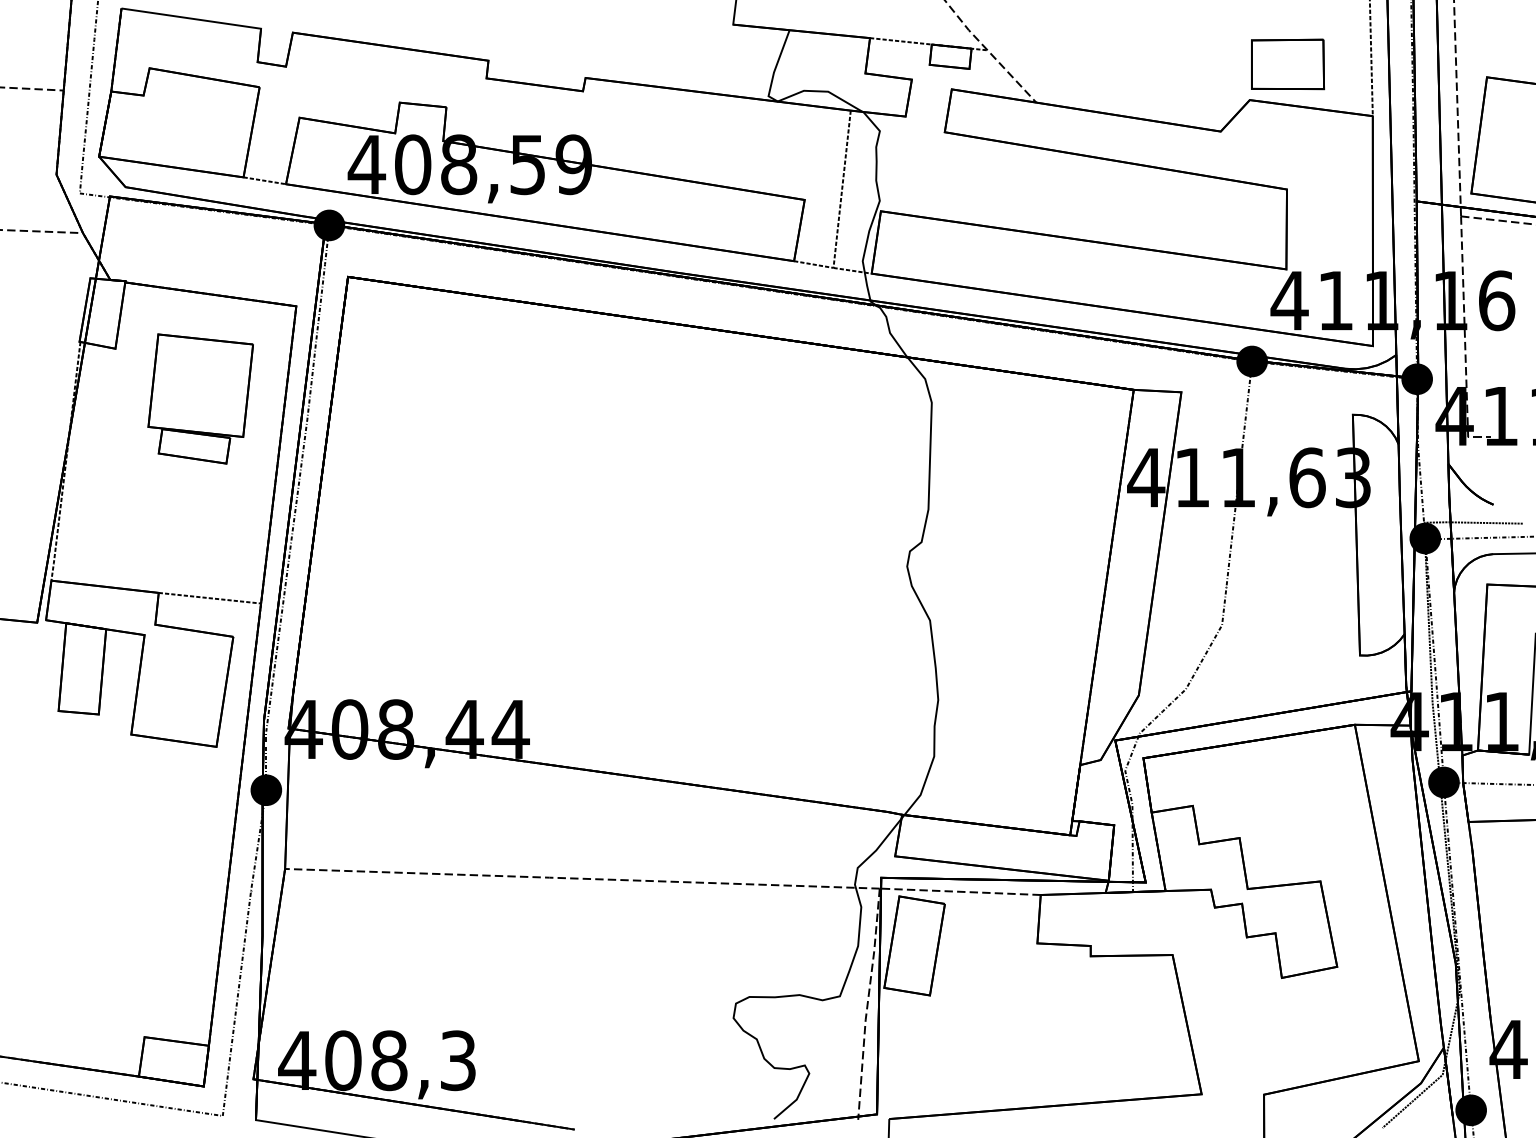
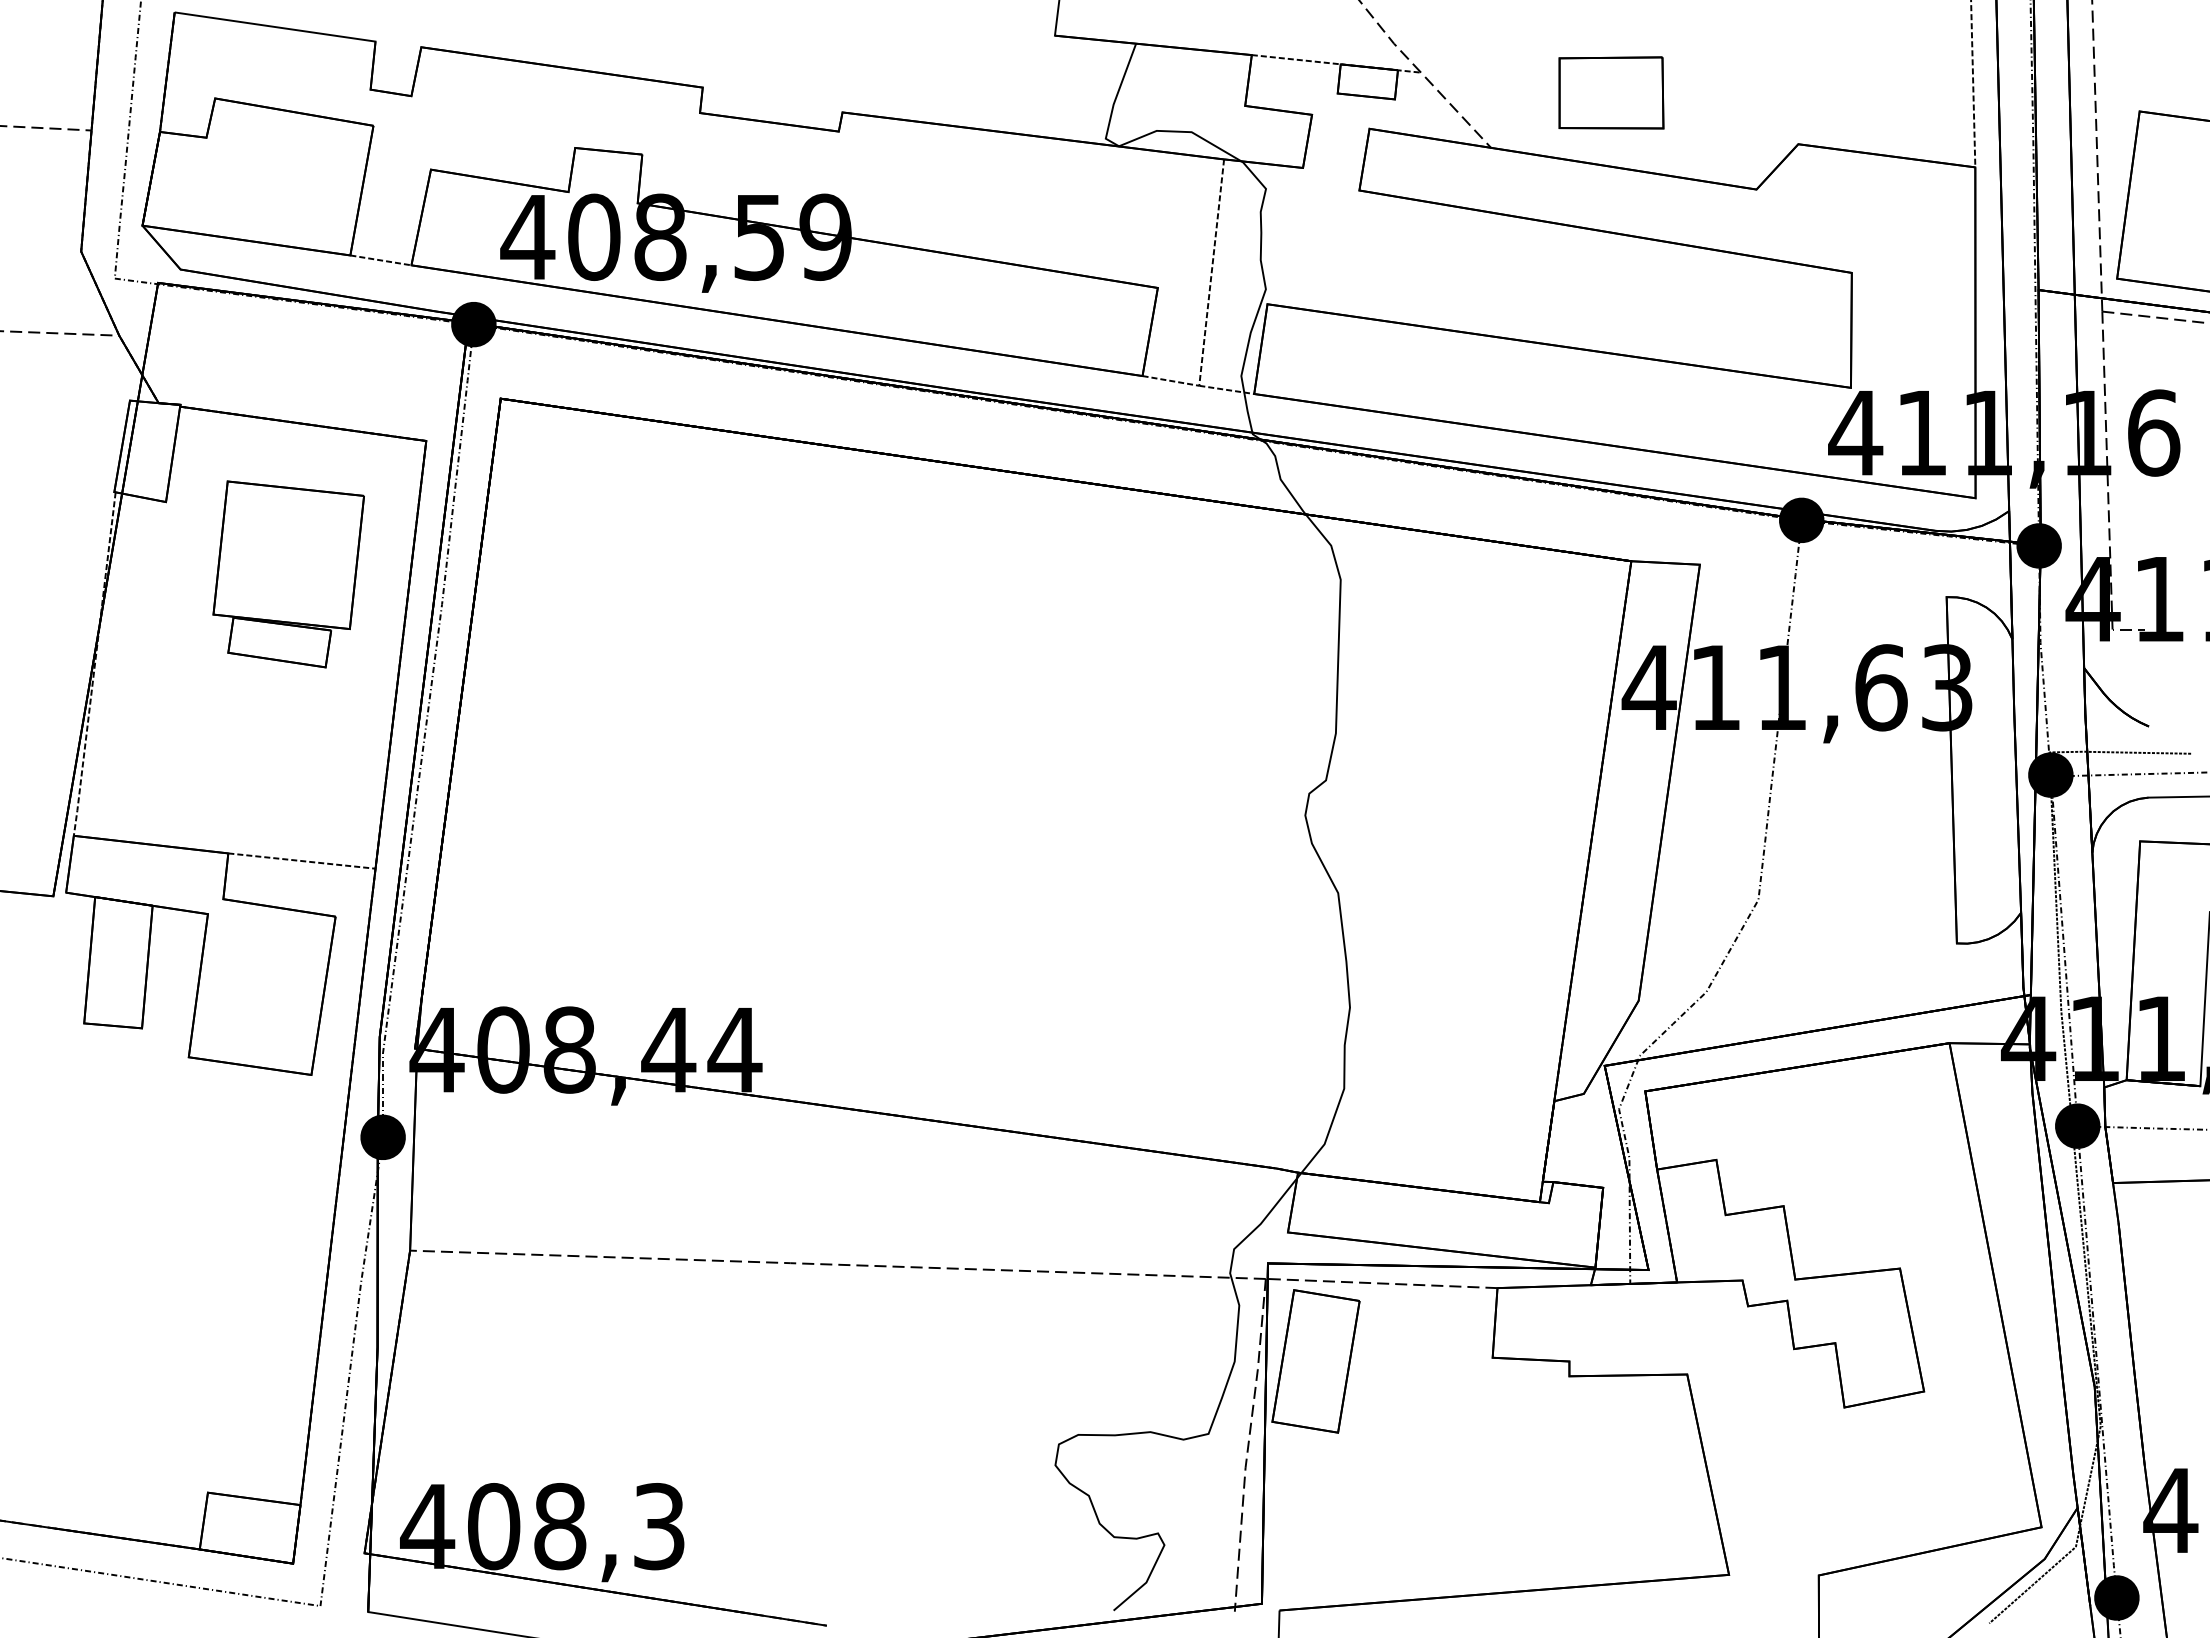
part: (1288, 64) -> (1612, 93), moved

